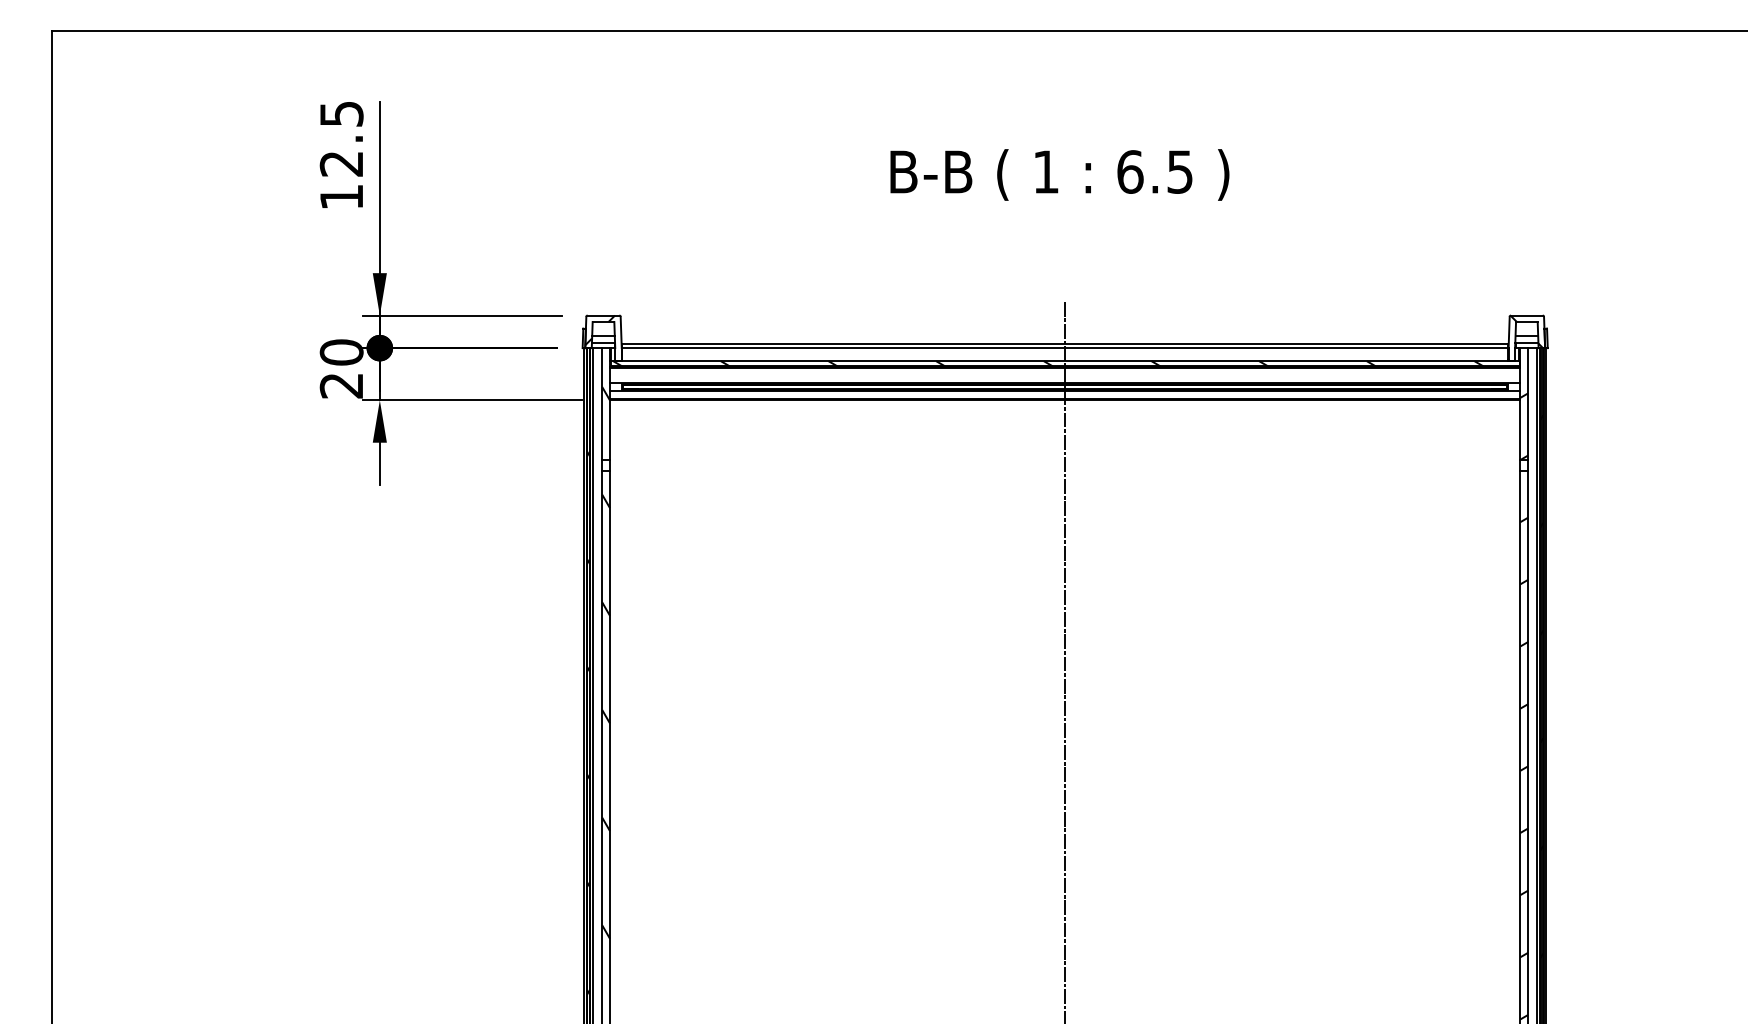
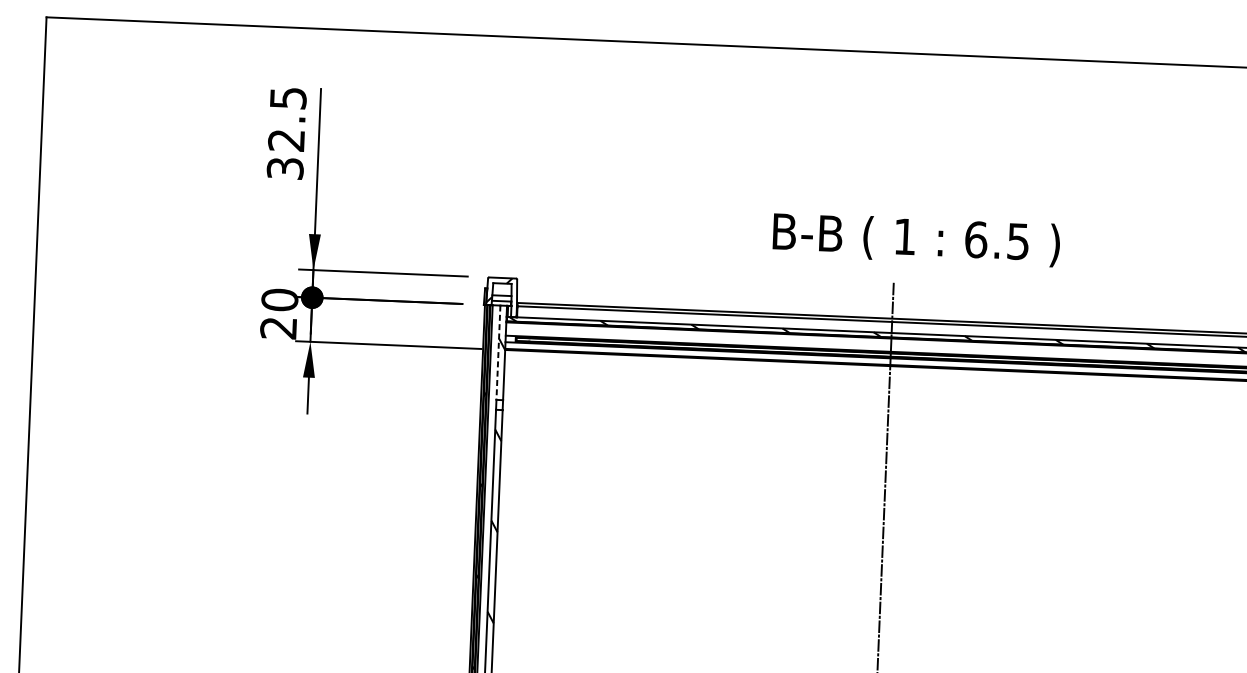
text: (1059, 174) -> (916, 239), moved
text: (341, 196) -> (285, 168), 12.5 -> 32.5
line: (602, 403) -> (498, 352), solid -> dashed

